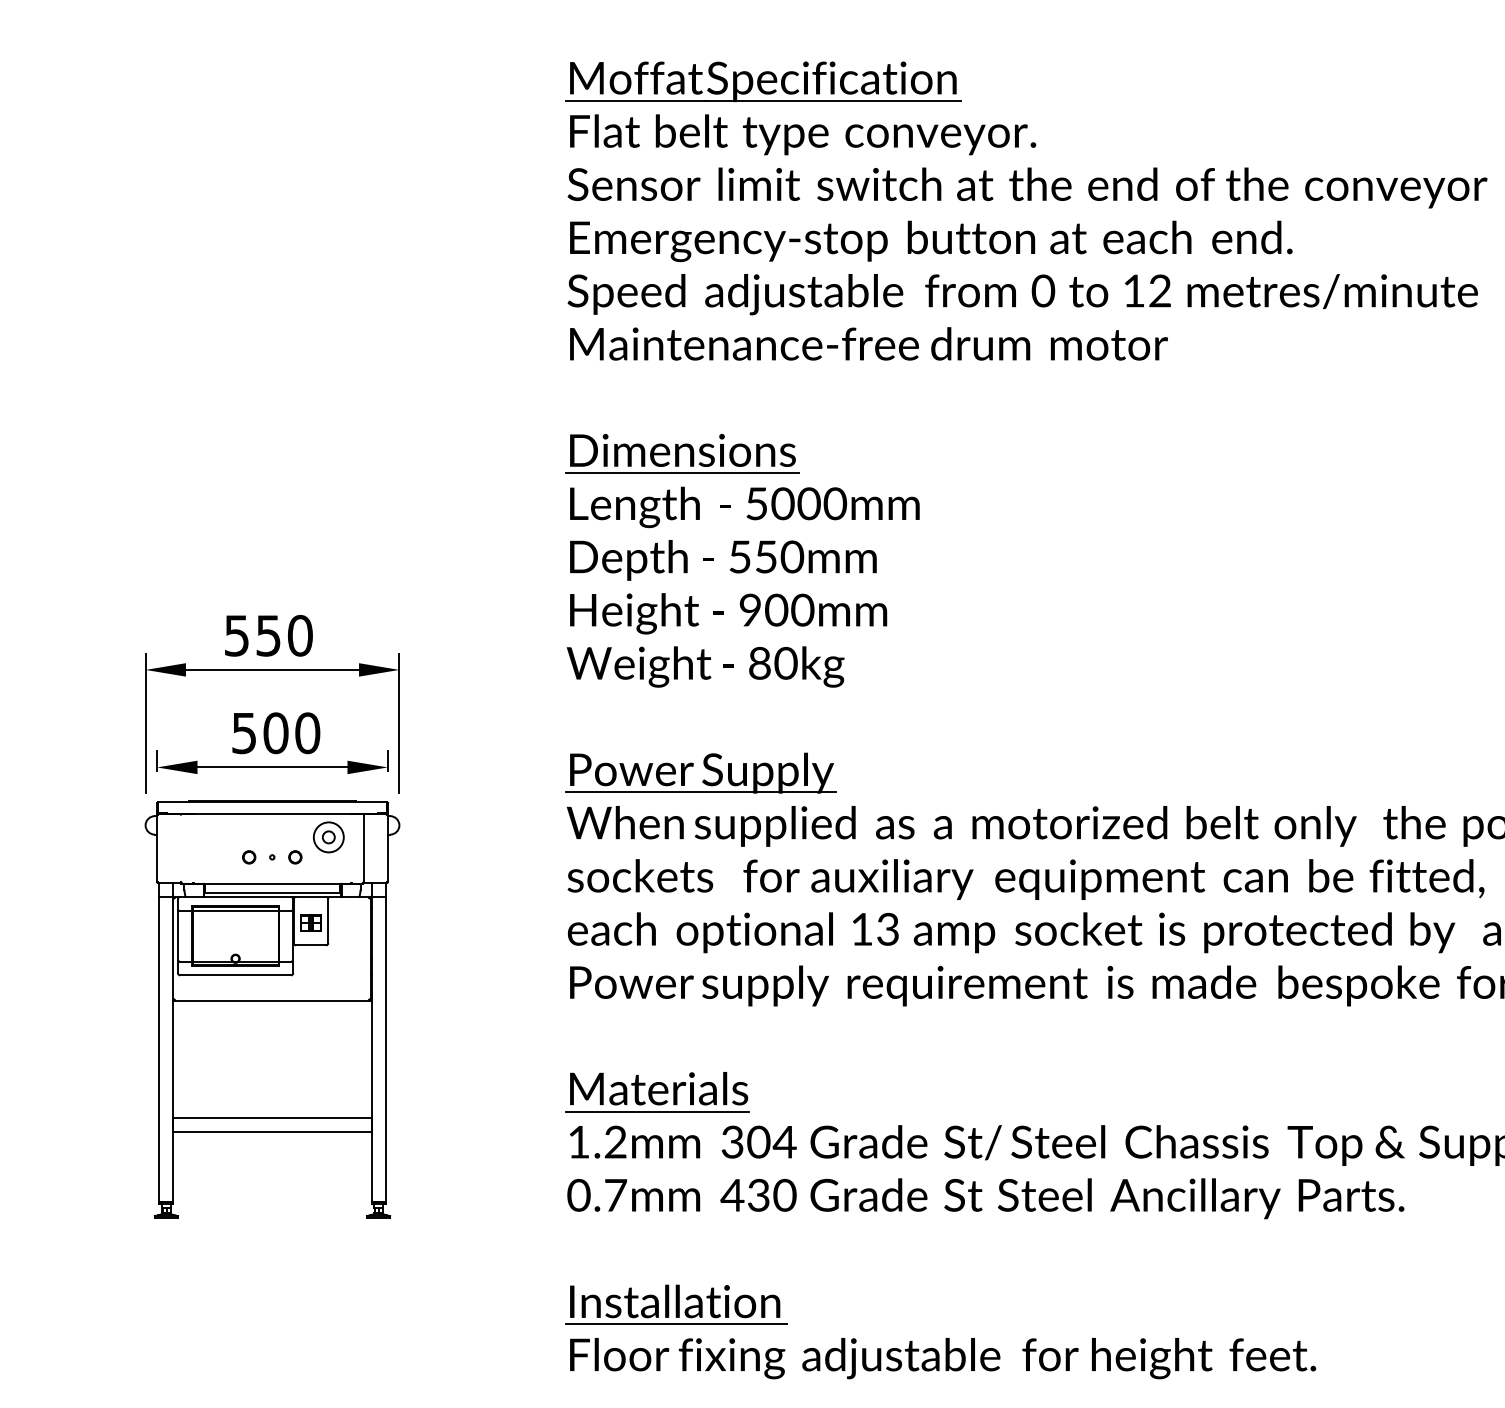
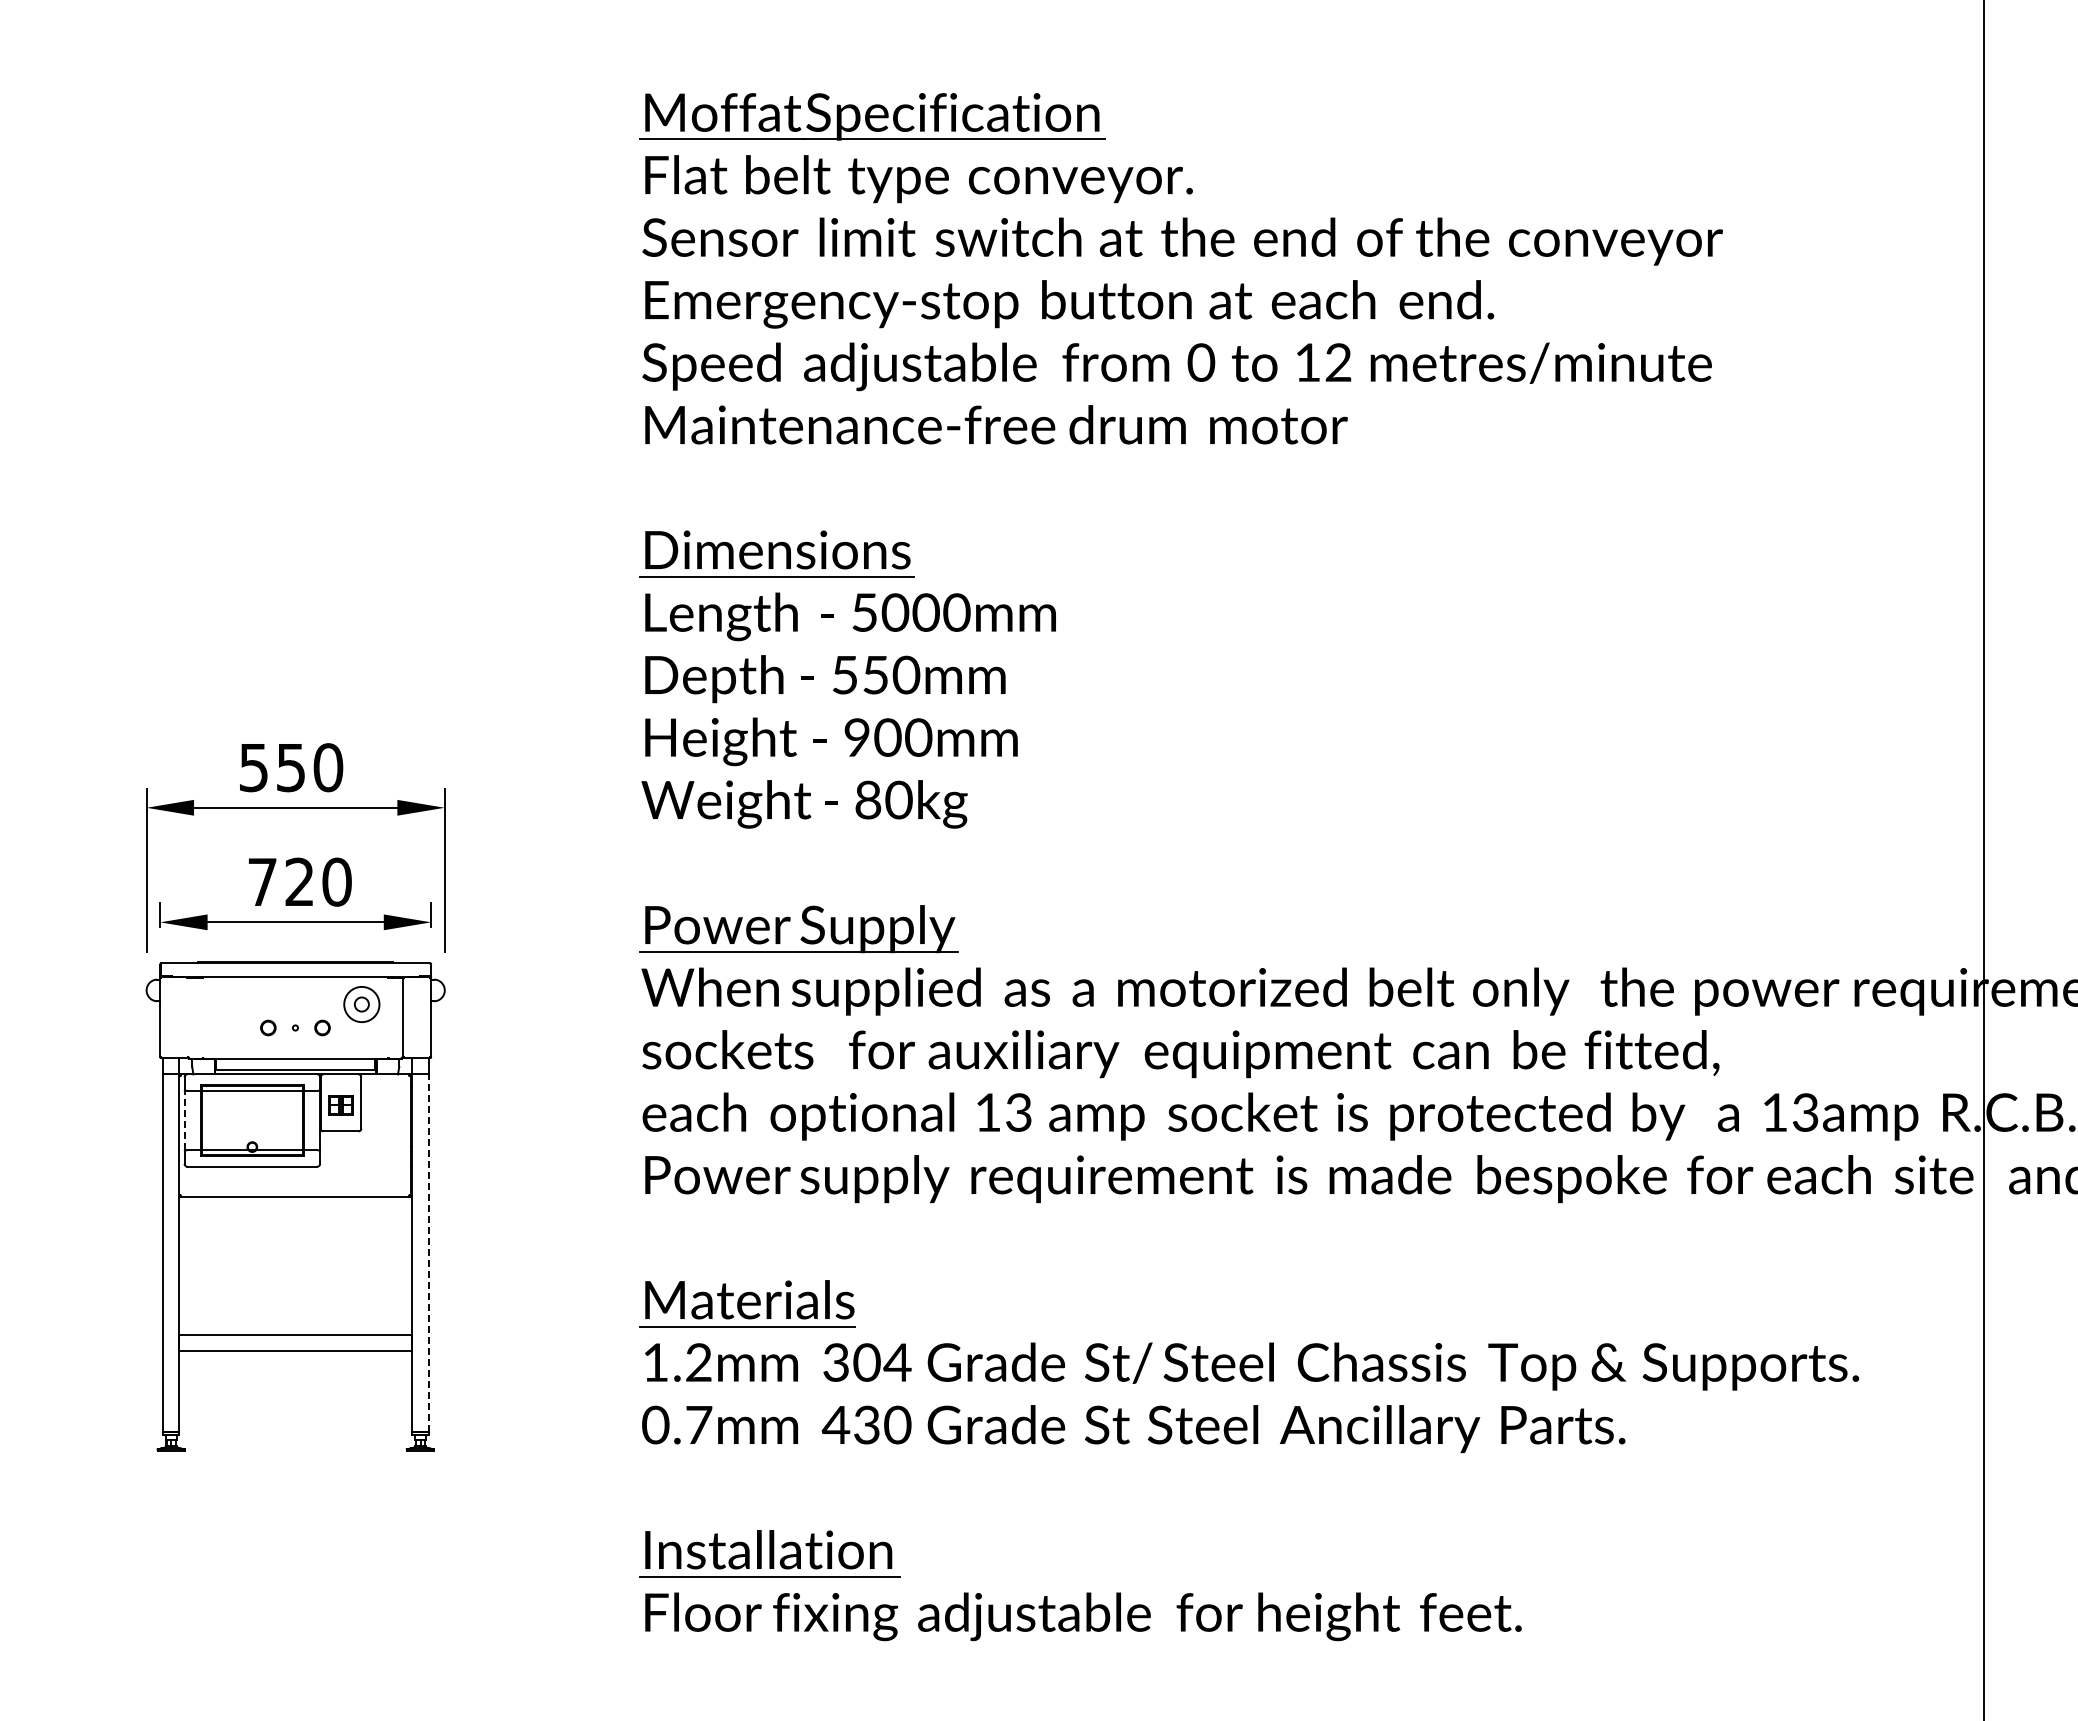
text: (260, 732) -> (281, 881), 500 -> 720
line: (177, 936) -> (184, 1120), solid -> dashed
line: (385, 1049) -> (428, 1253), solid -> dashed

